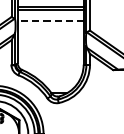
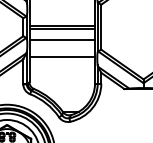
line: (50, 20) -> (62, 39), dashed -> solid
line: (50, 38) -> (62, 57), added

